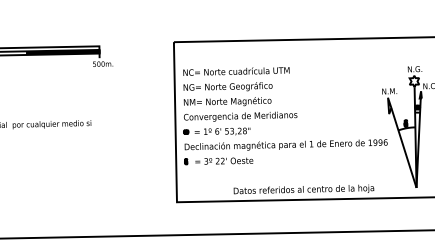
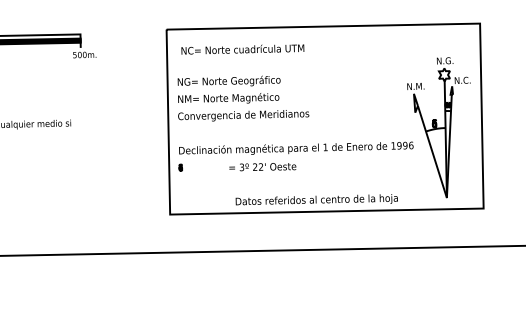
text: (236, 71) -> (242, 49), moved
part: (216, 131) -> (215, 132), removed
text: (224, 161) -> (262, 167), moved

